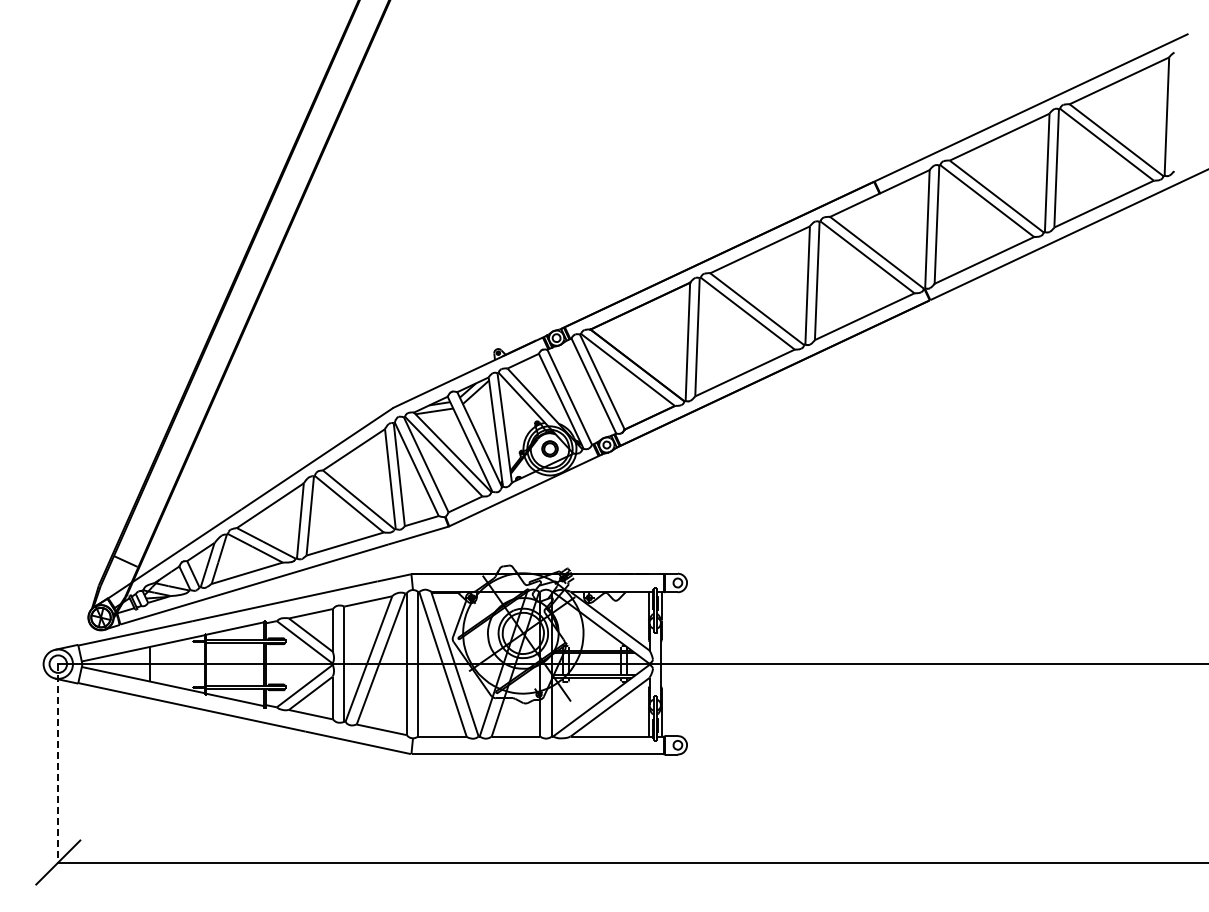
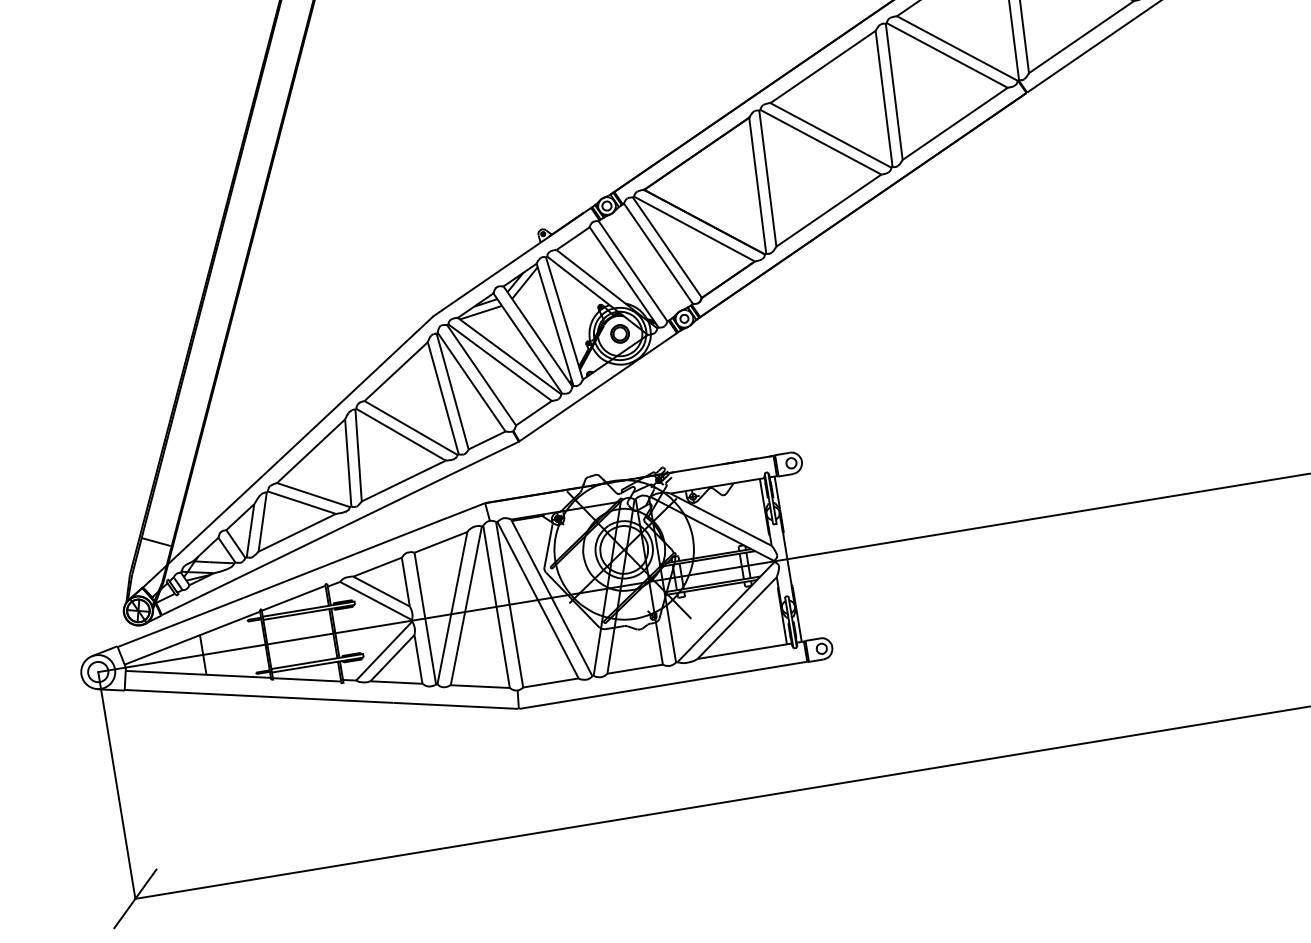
line: (58, 763) -> (117, 785), dashed -> solid

